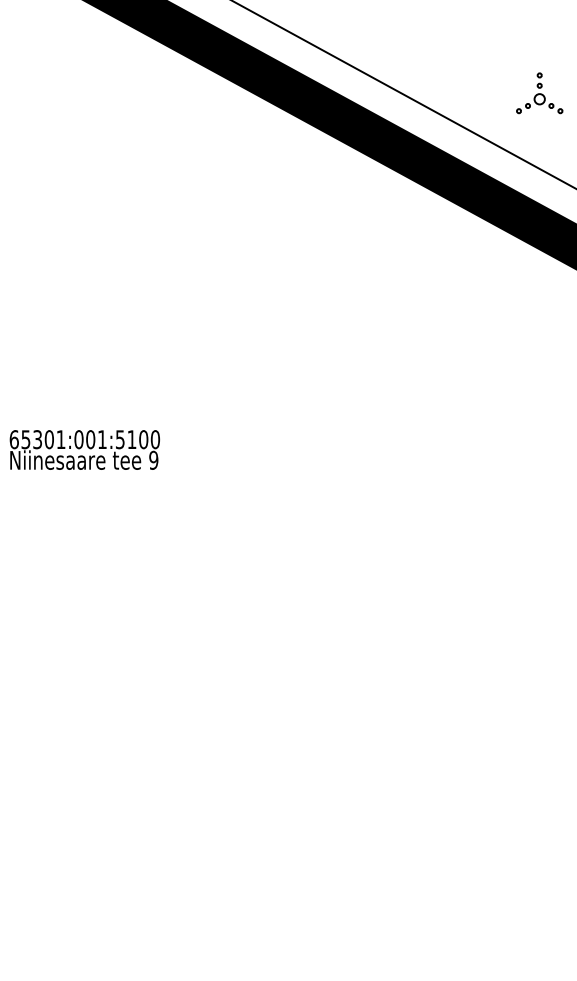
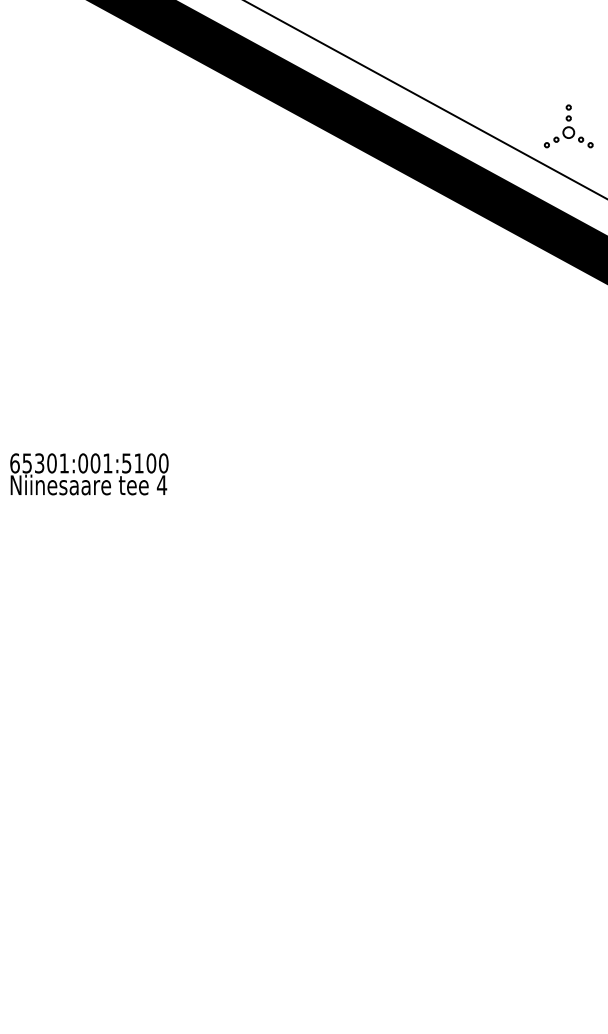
part: (539, 93) -> (568, 126), moved
text: (153, 460) -> (161, 485), 9 -> 4

